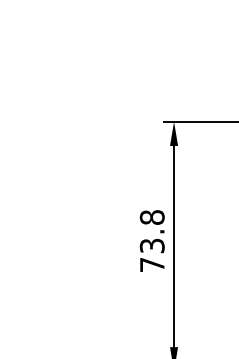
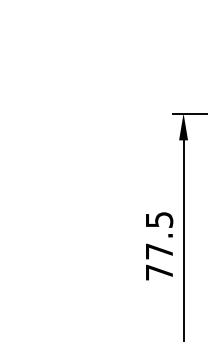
text: (151, 231) -> (158, 235), 73.8 -> 77.5

